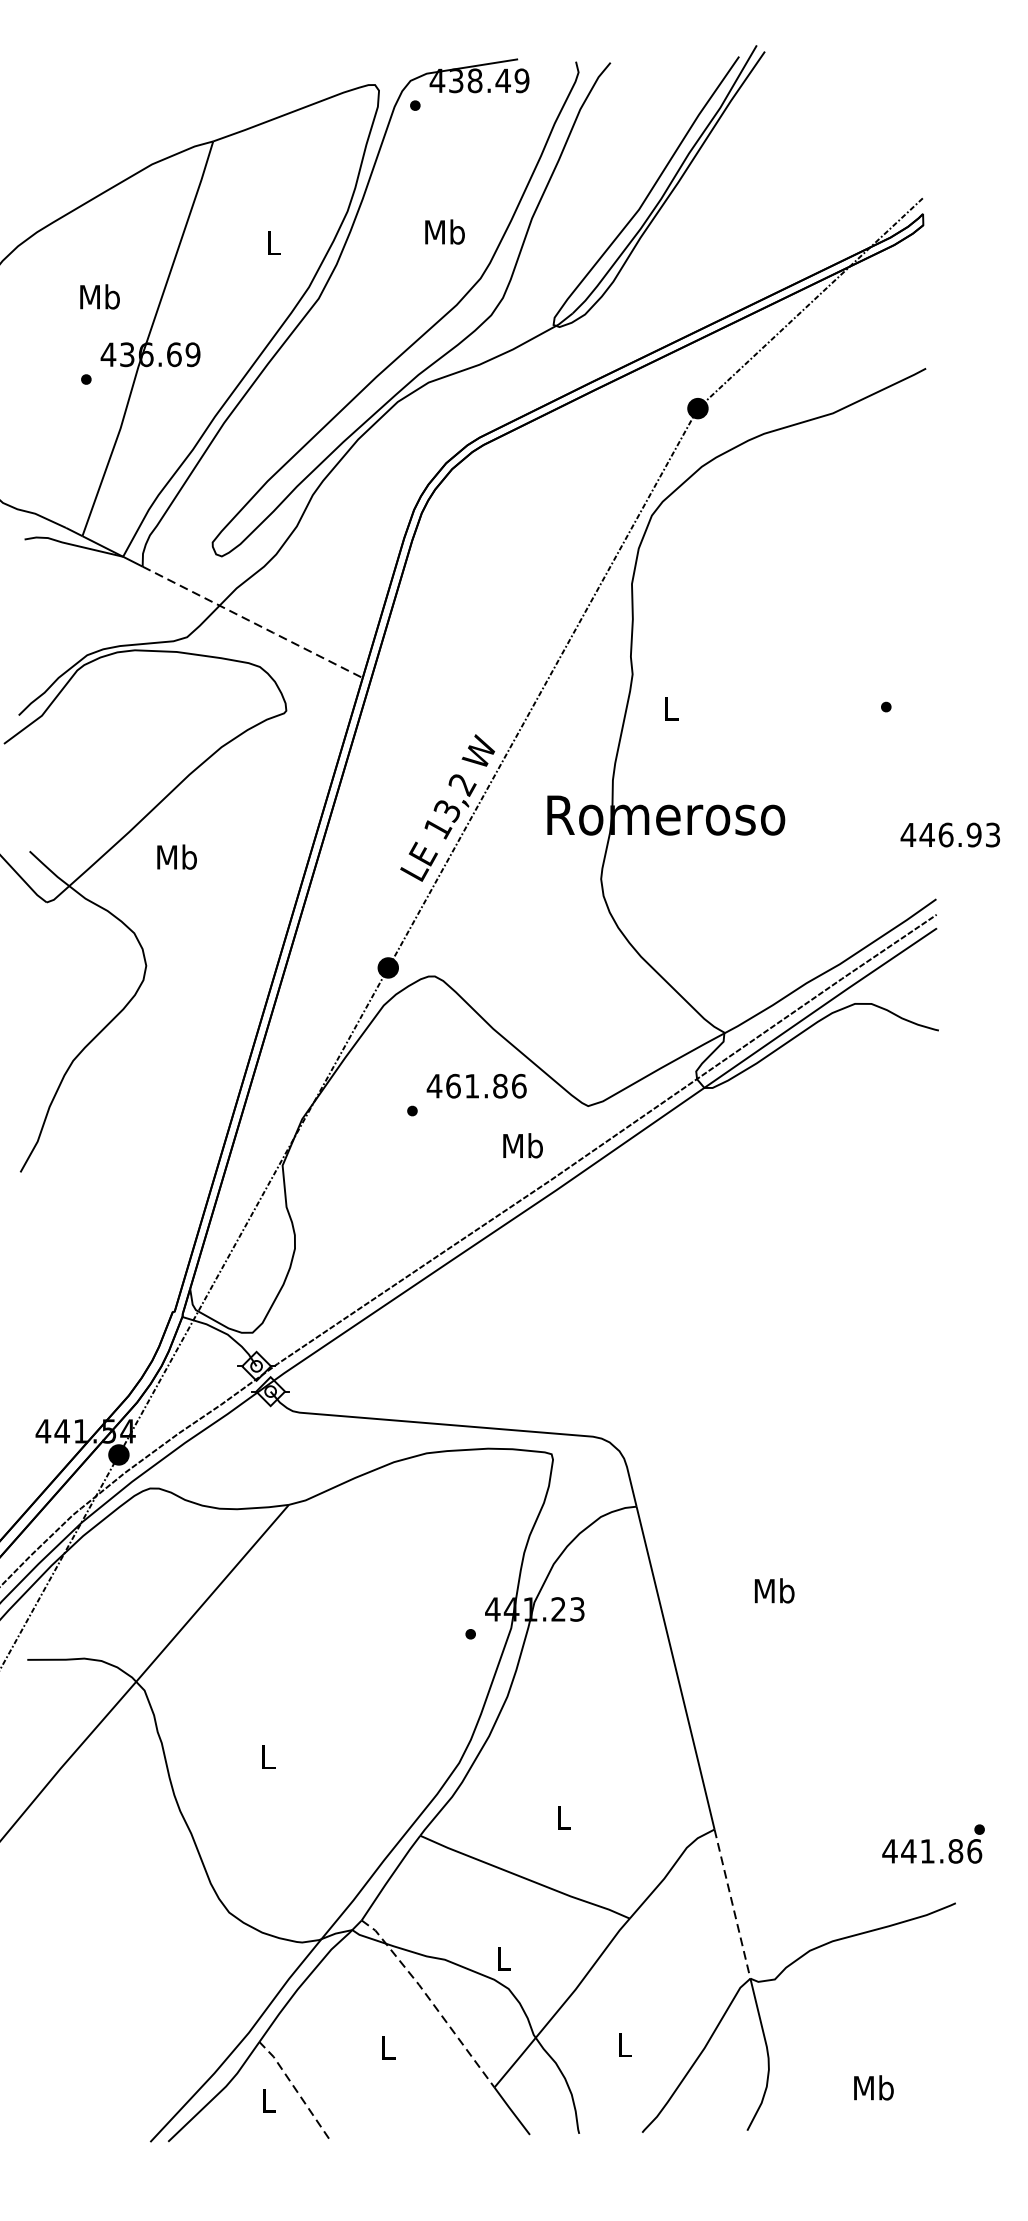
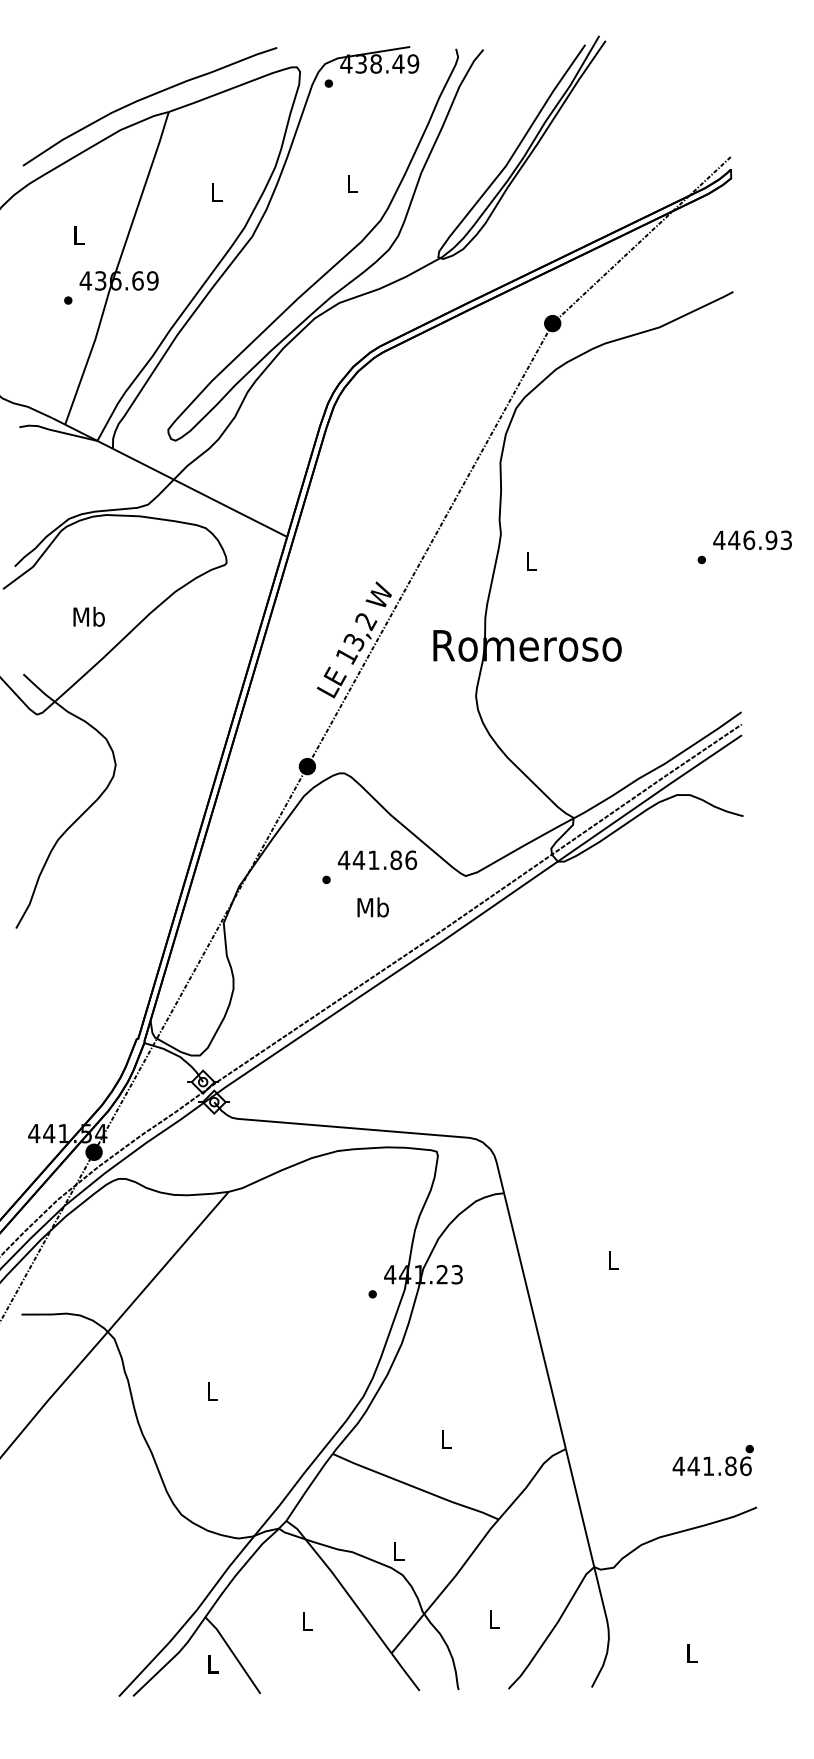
curve: (185, 124) -> (146, 98), added
text: (445, 231) -> (352, 183), Mb -> L
text: (99, 297) -> (78, 235), Mb -> L
line: (253, 623) -> (200, 493), dashed -> solid
text: (950, 835) -> (752, 540), moved
text: (176, 856) -> (88, 616), moved
text: (452, 1086) -> (358, 860), 461.86 -> 441.86
text: (522, 1145) -> (372, 907), moved
text: (774, 1590) -> (613, 1259), Mb -> L
text: (932, 1844) -> (712, 1460), moved
line: (733, 1904) -> (580, 1508), dashed -> solid
line: (430, 2000) -> (340, 1584), dashed -> solid
line: (294, 2087) -> (233, 1653), dashed -> solid
text: (873, 2087) -> (691, 1653), Mb -> L

